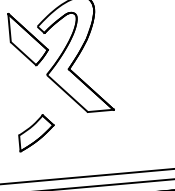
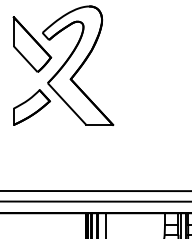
part: (36, 132) -> (31, 107), moved

